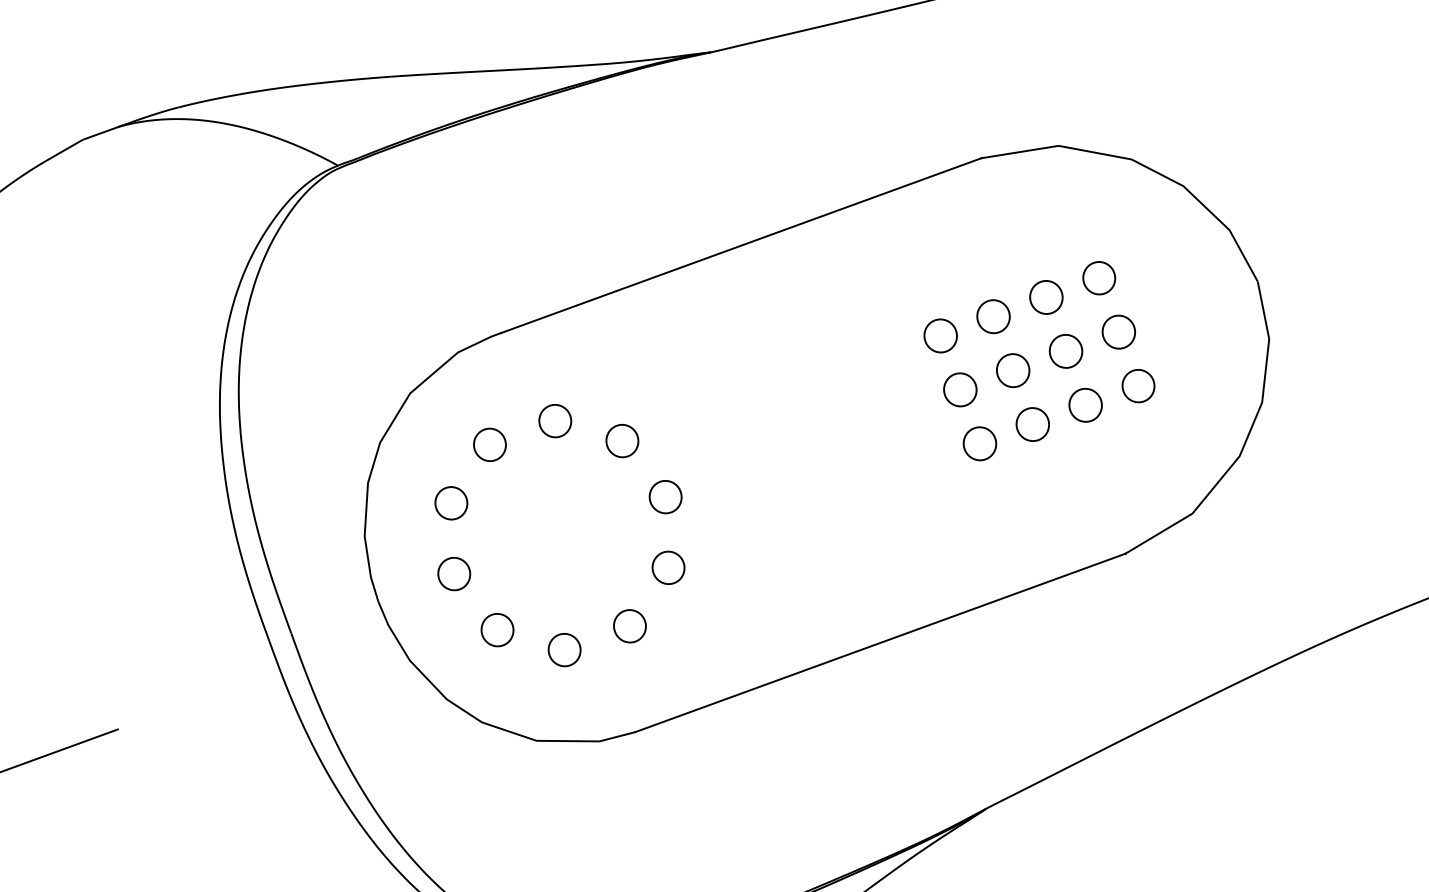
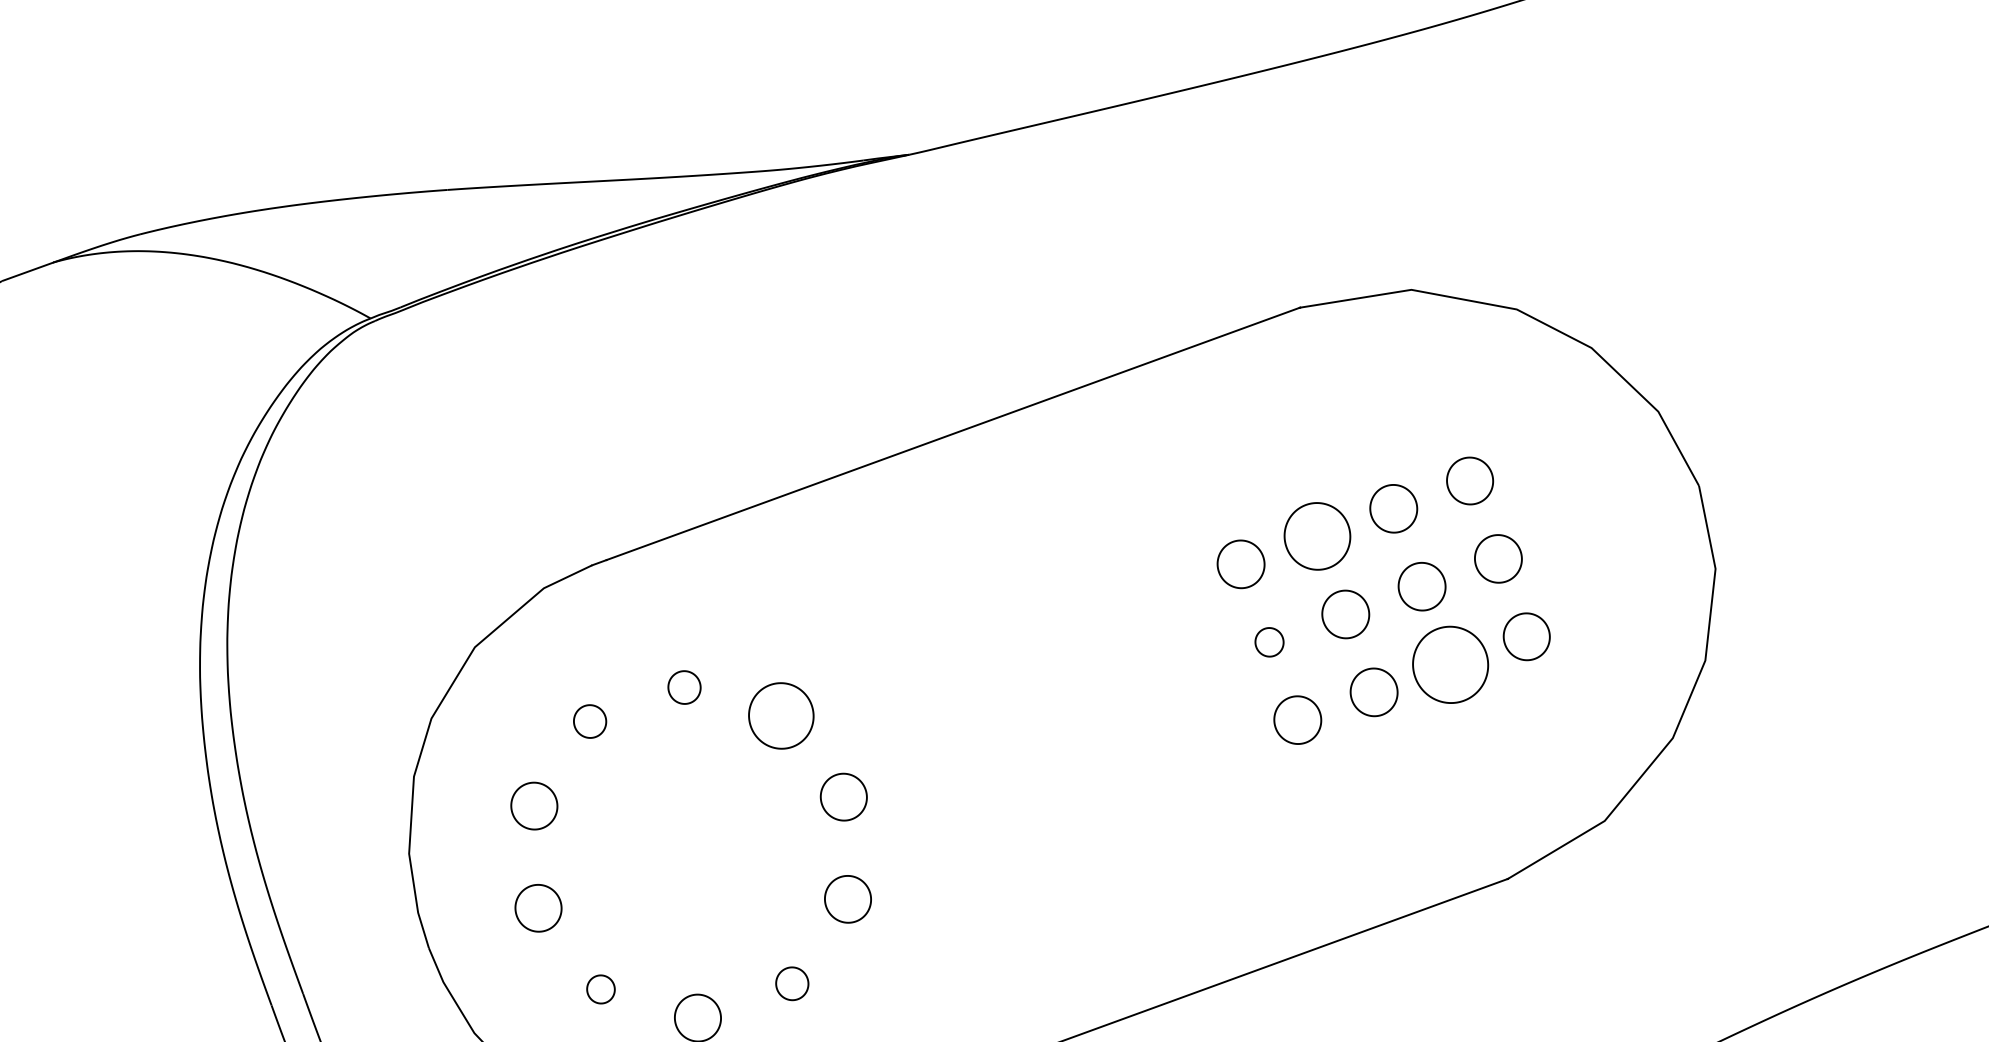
part: (993, 316) -> (1317, 536), size x1.4
part: (960, 389) -> (1269, 641), size x0.6
part: (1085, 404) -> (1450, 663), size x1.6
part: (555, 421) -> (684, 687), size x0.7
part: (622, 441) -> (781, 716), size x1.4
part: (489, 444) -> (589, 721), size x0.7
part: (629, 626) -> (791, 984), size x0.7
part: (497, 630) -> (600, 989), size x0.6

